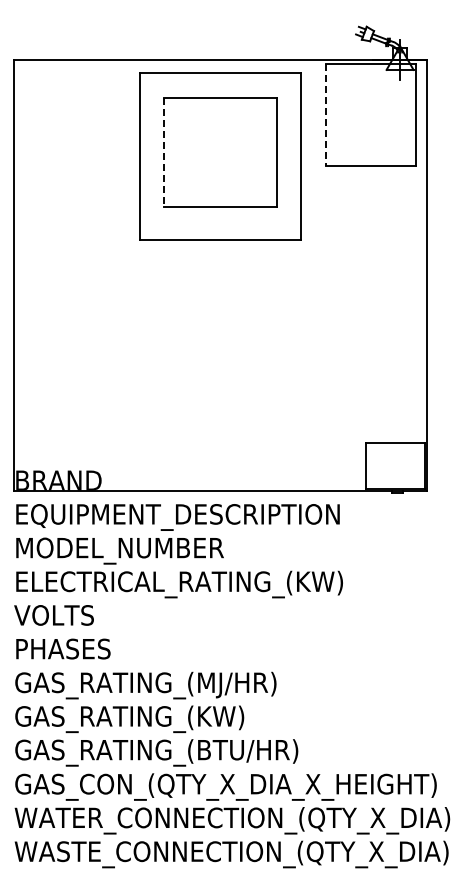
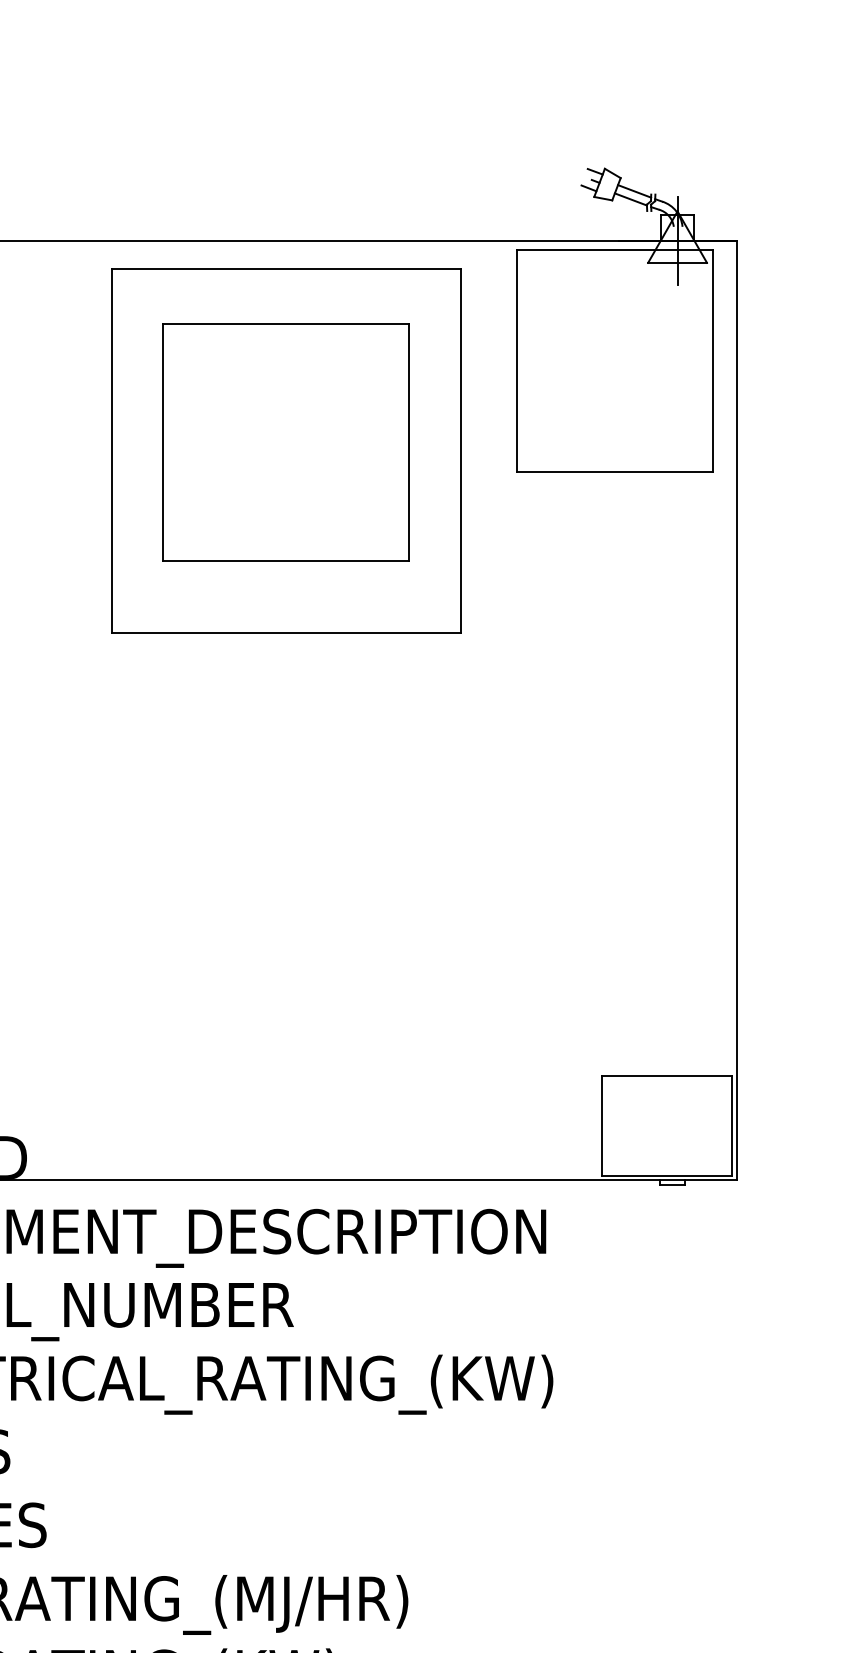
line: (326, 115) -> (517, 362), dashed -> solid
line: (164, 152) -> (164, 442), dashed -> solid

